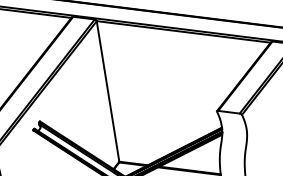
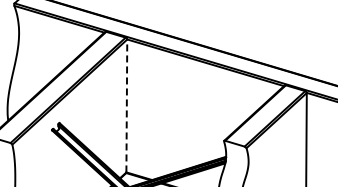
line: (107, 91) -> (126, 105), solid -> dashed

